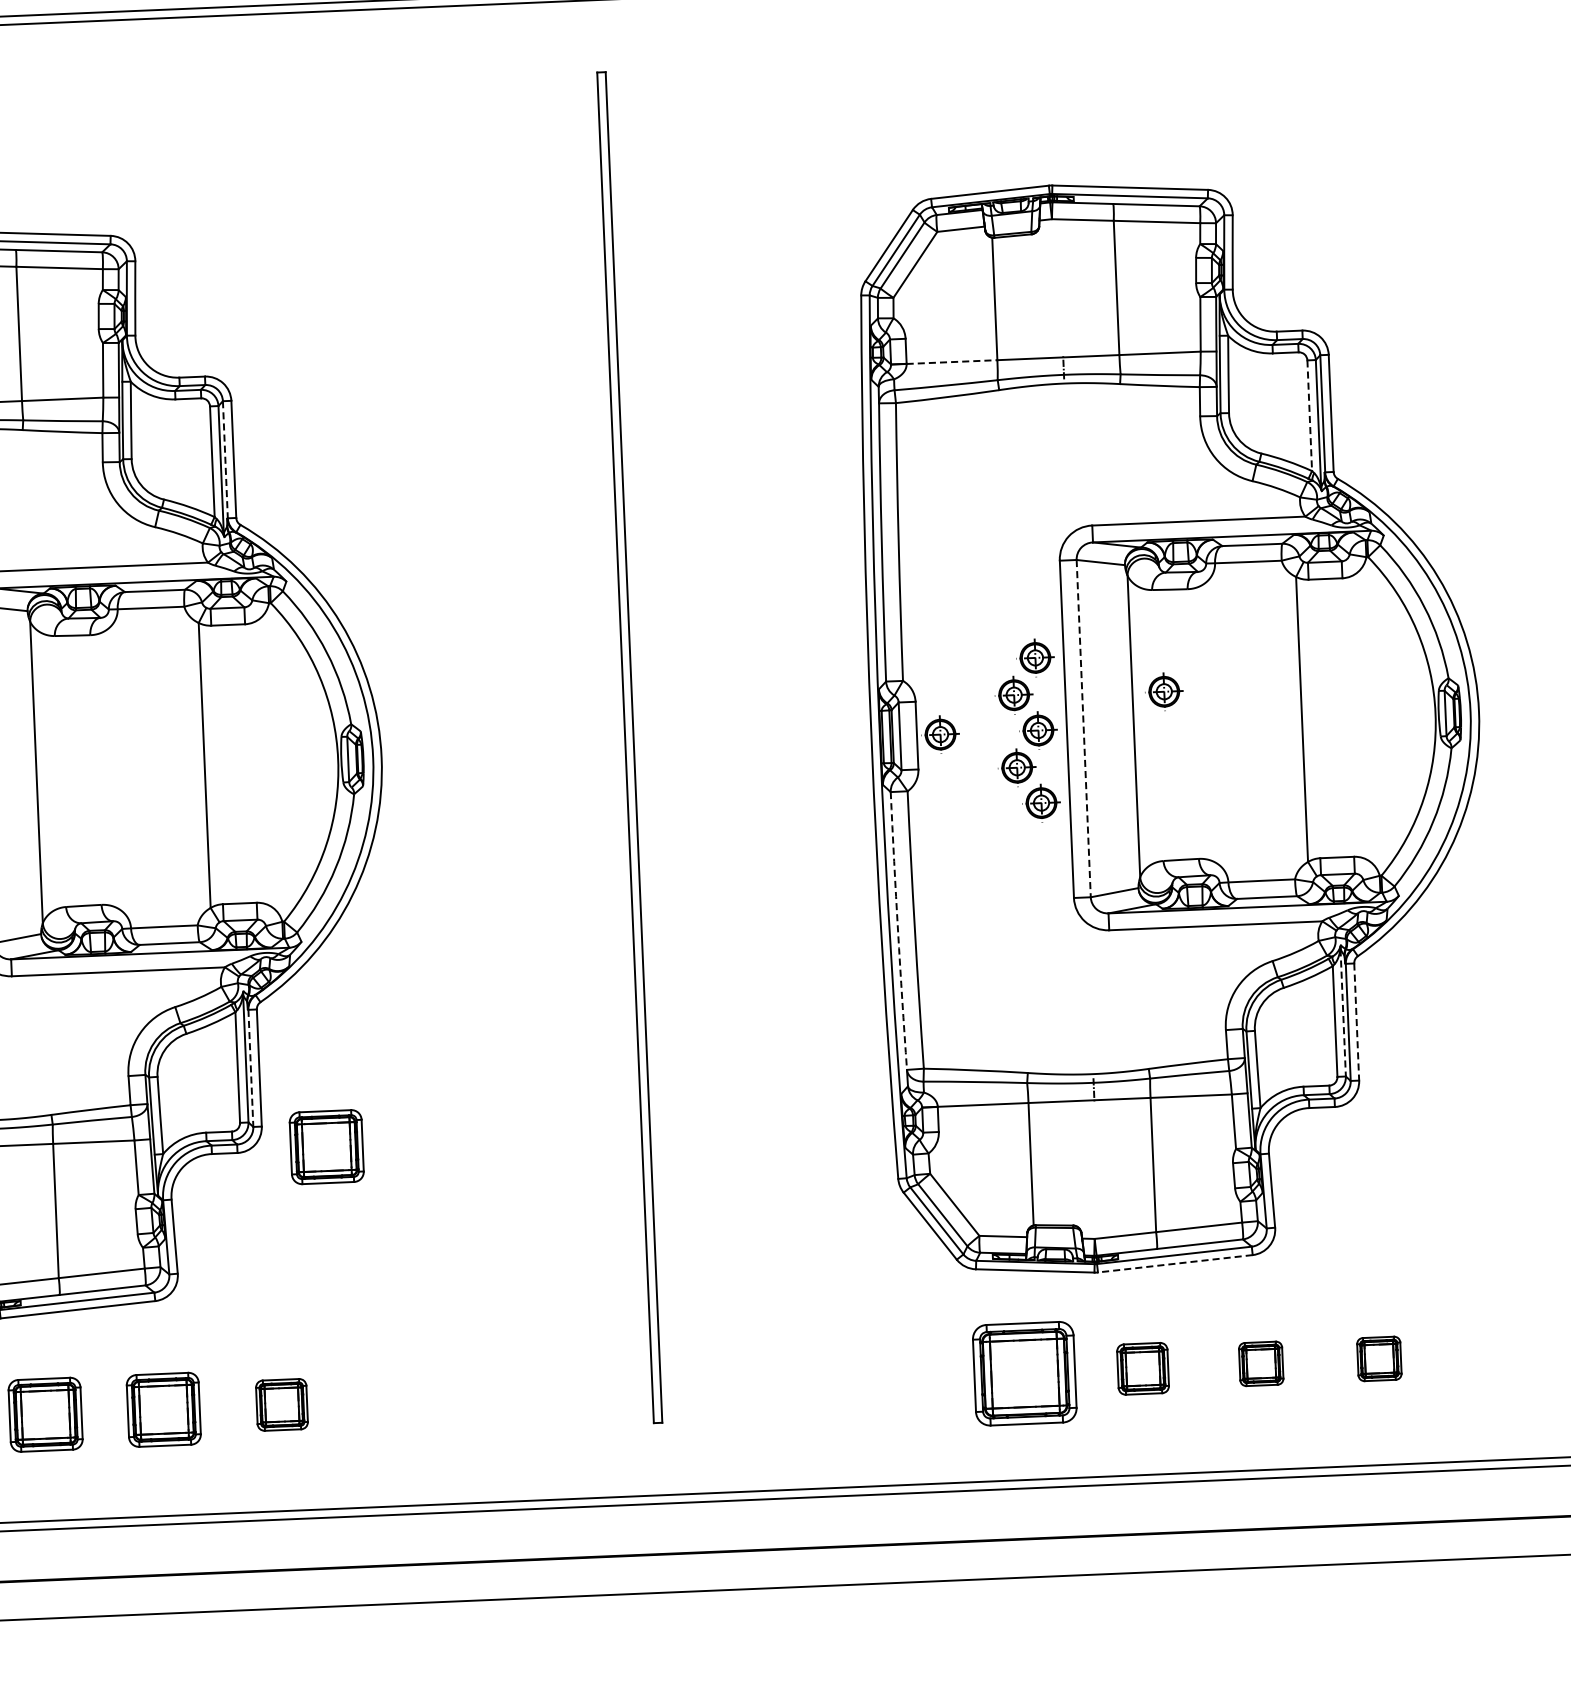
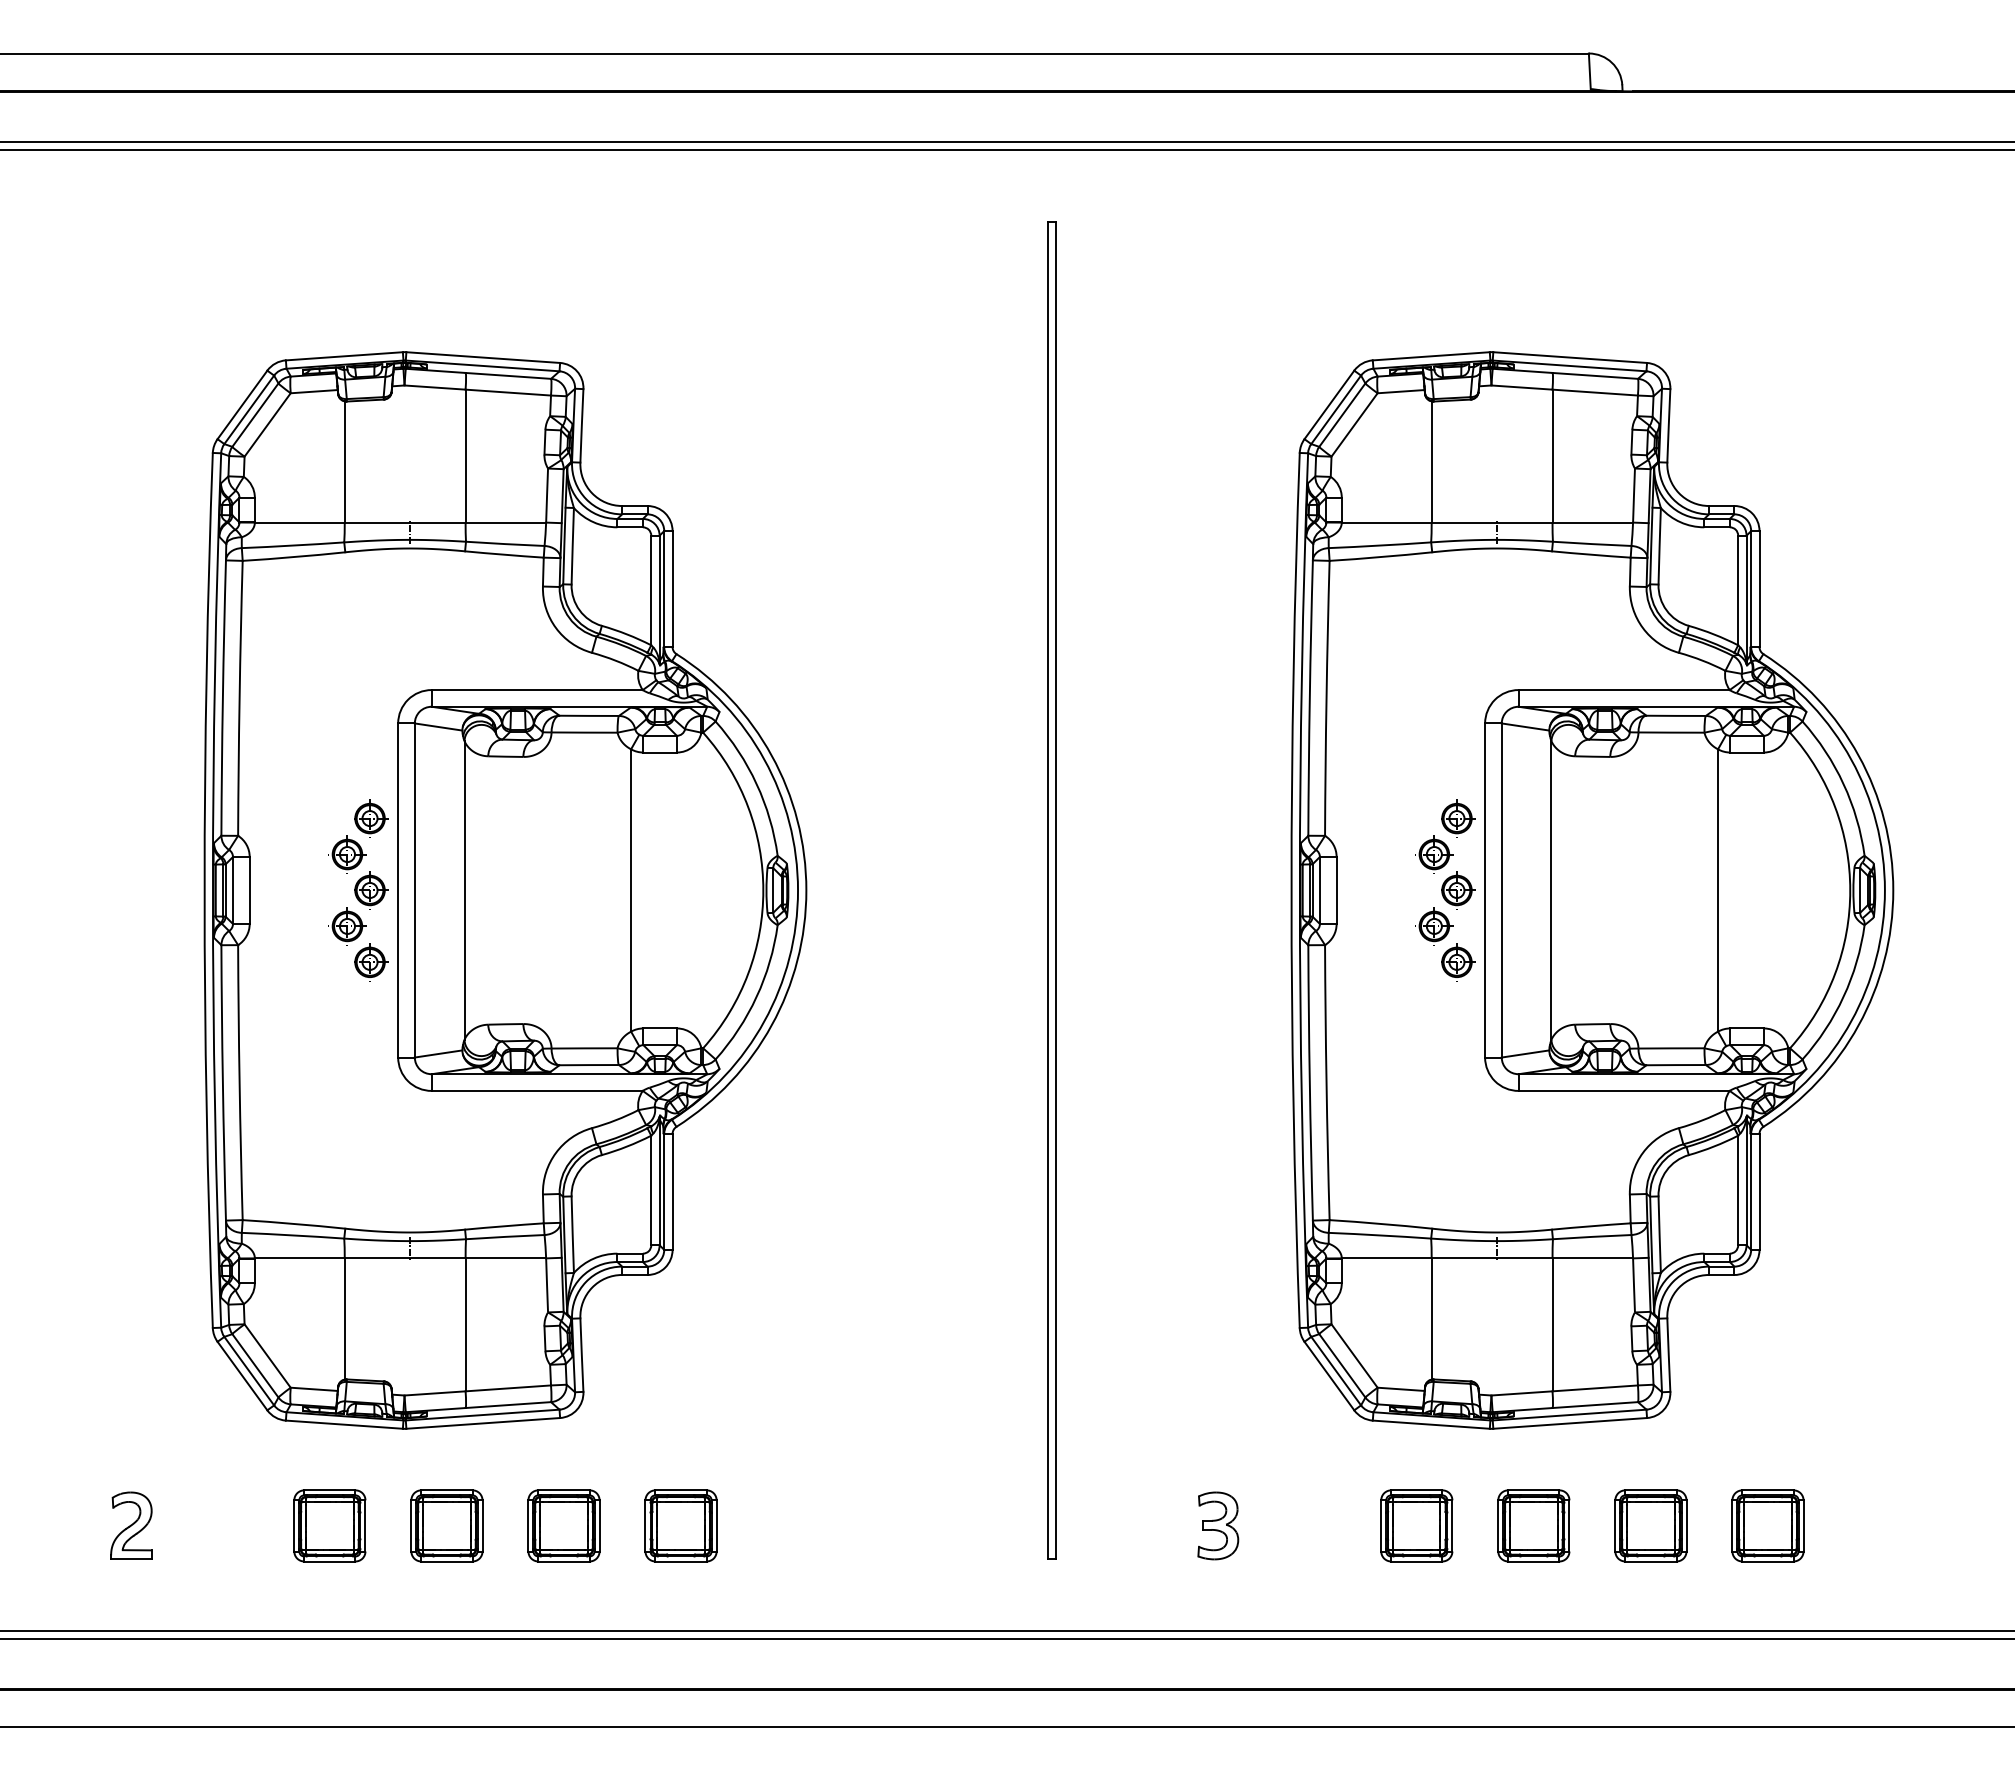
line: (951, 361) -> (1386, 522), dashed -> solid
line: (1310, 415) -> (1738, 590), dashed -> solid
line: (225, 460) -> (664, 589), dashed -> solid
part: (1165, 691) -> (1584, 857), removed
line: (1083, 729) -> (1501, 891), dashed -> solid
part: (942, 734) -> (1361, 890), removed
arc: (897, 930) -> (1309, 1082), dashed -> solid
line: (1343, 1013) -> (1746, 1182), dashed -> solid
line: (1356, 1021) -> (1759, 1191), dashed -> solid
line: (251, 1067) -> (664, 1191), dashed -> solid
part: (326, 1146) -> (735, 1272), removed
line: (1174, 1263) -> (1569, 1423), dashed -> solid
part: (1378, 1358) -> (1767, 1525), size x1.67
part: (1260, 1363) -> (1650, 1525), size x1.67
part: (1142, 1368) -> (1533, 1525), size x1.43
part: (1024, 1373) -> (1416, 1525), size x0.71
part: (824, 1381) -> (1218, 1525), added
part: (281, 1404) -> (680, 1525), size x1.43

